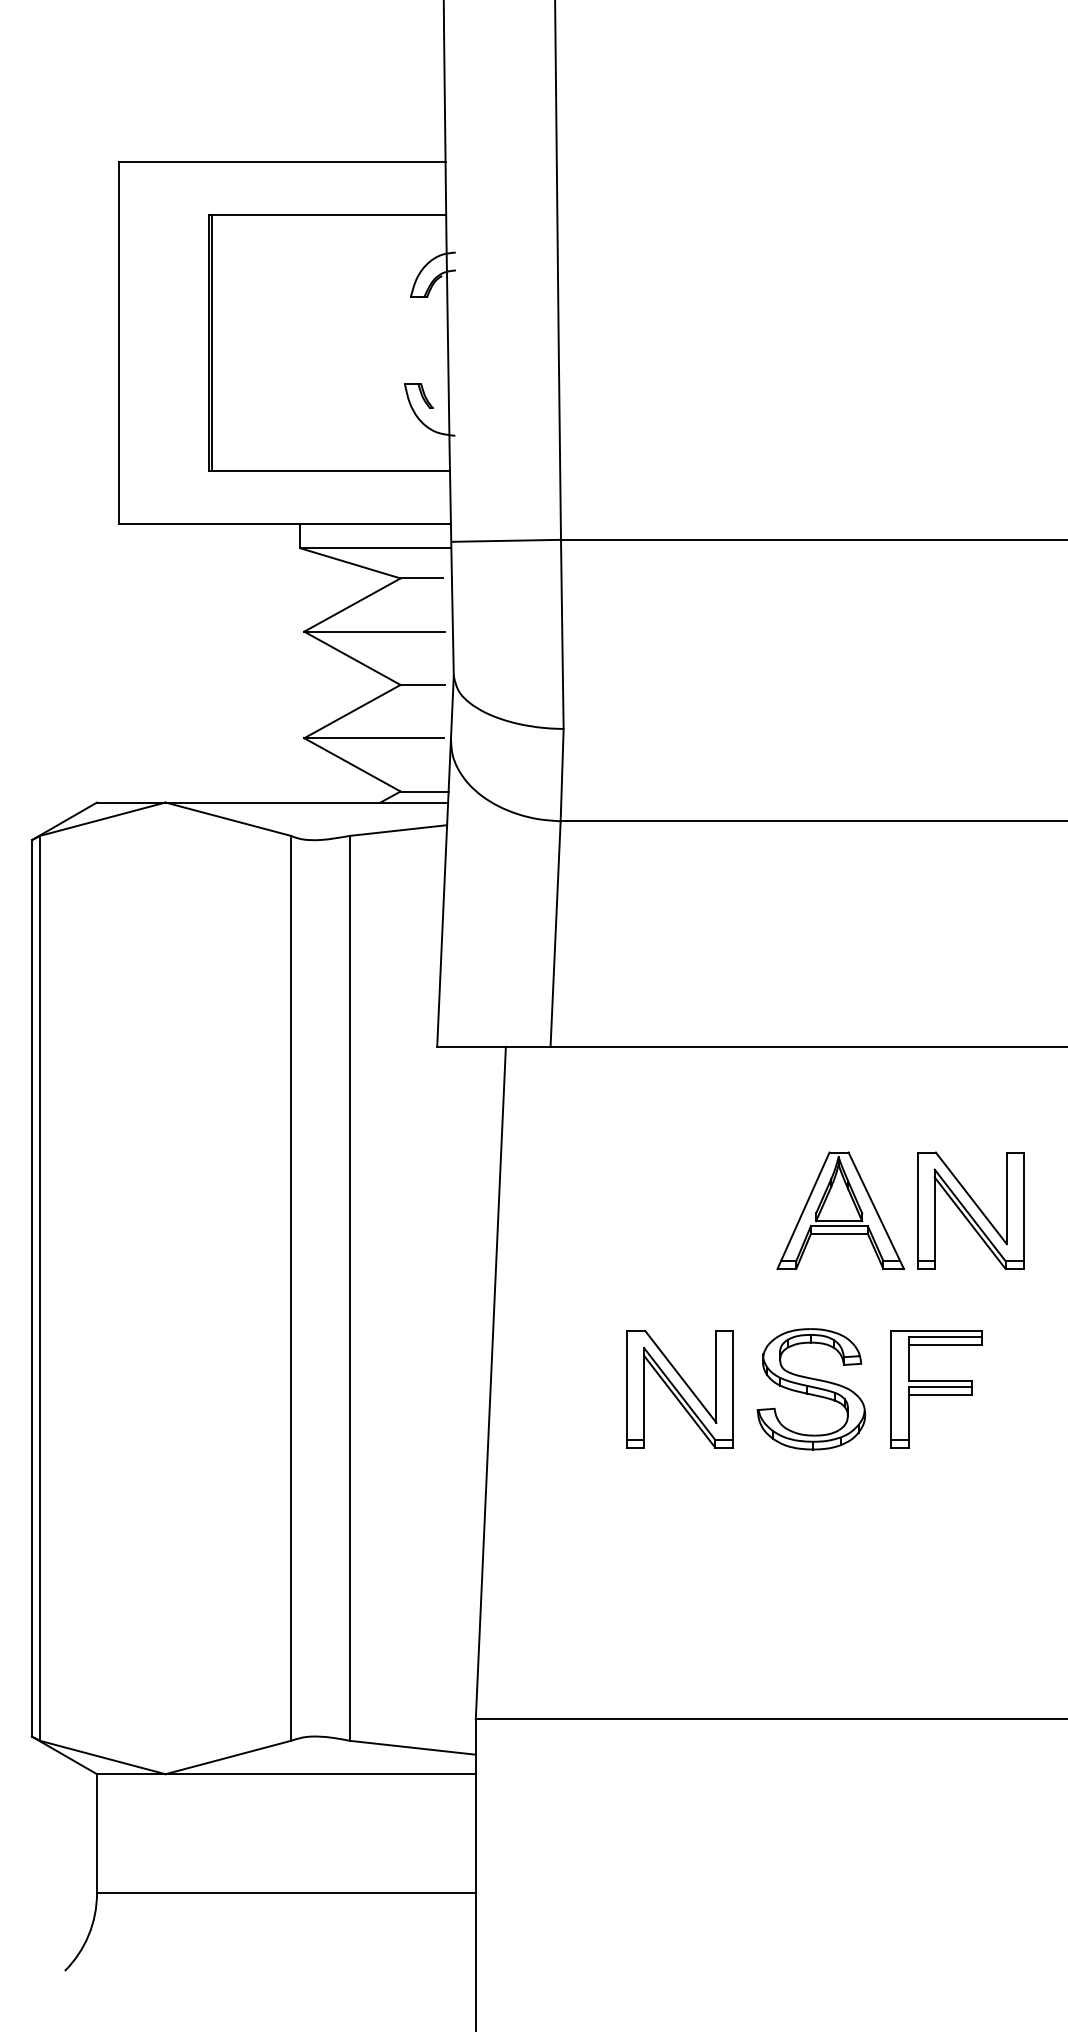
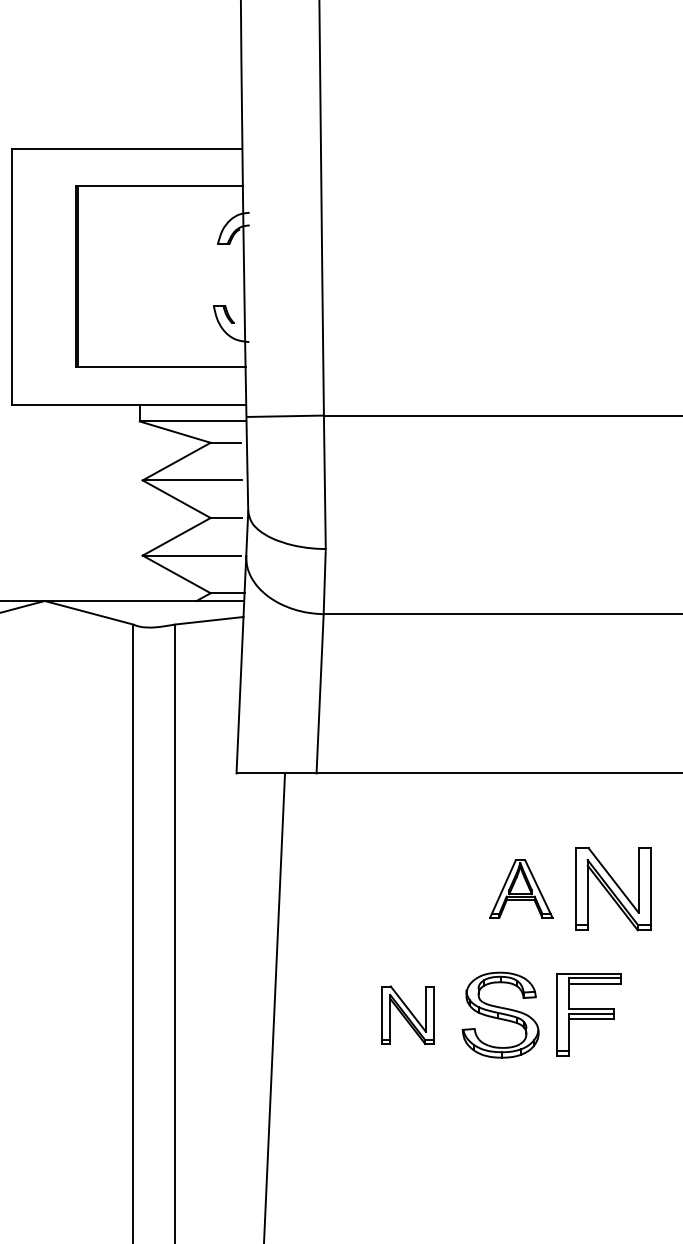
part: (840, 1210) -> (521, 888), size x0.7
part: (679, 1389) -> (407, 1015), size x0.7

